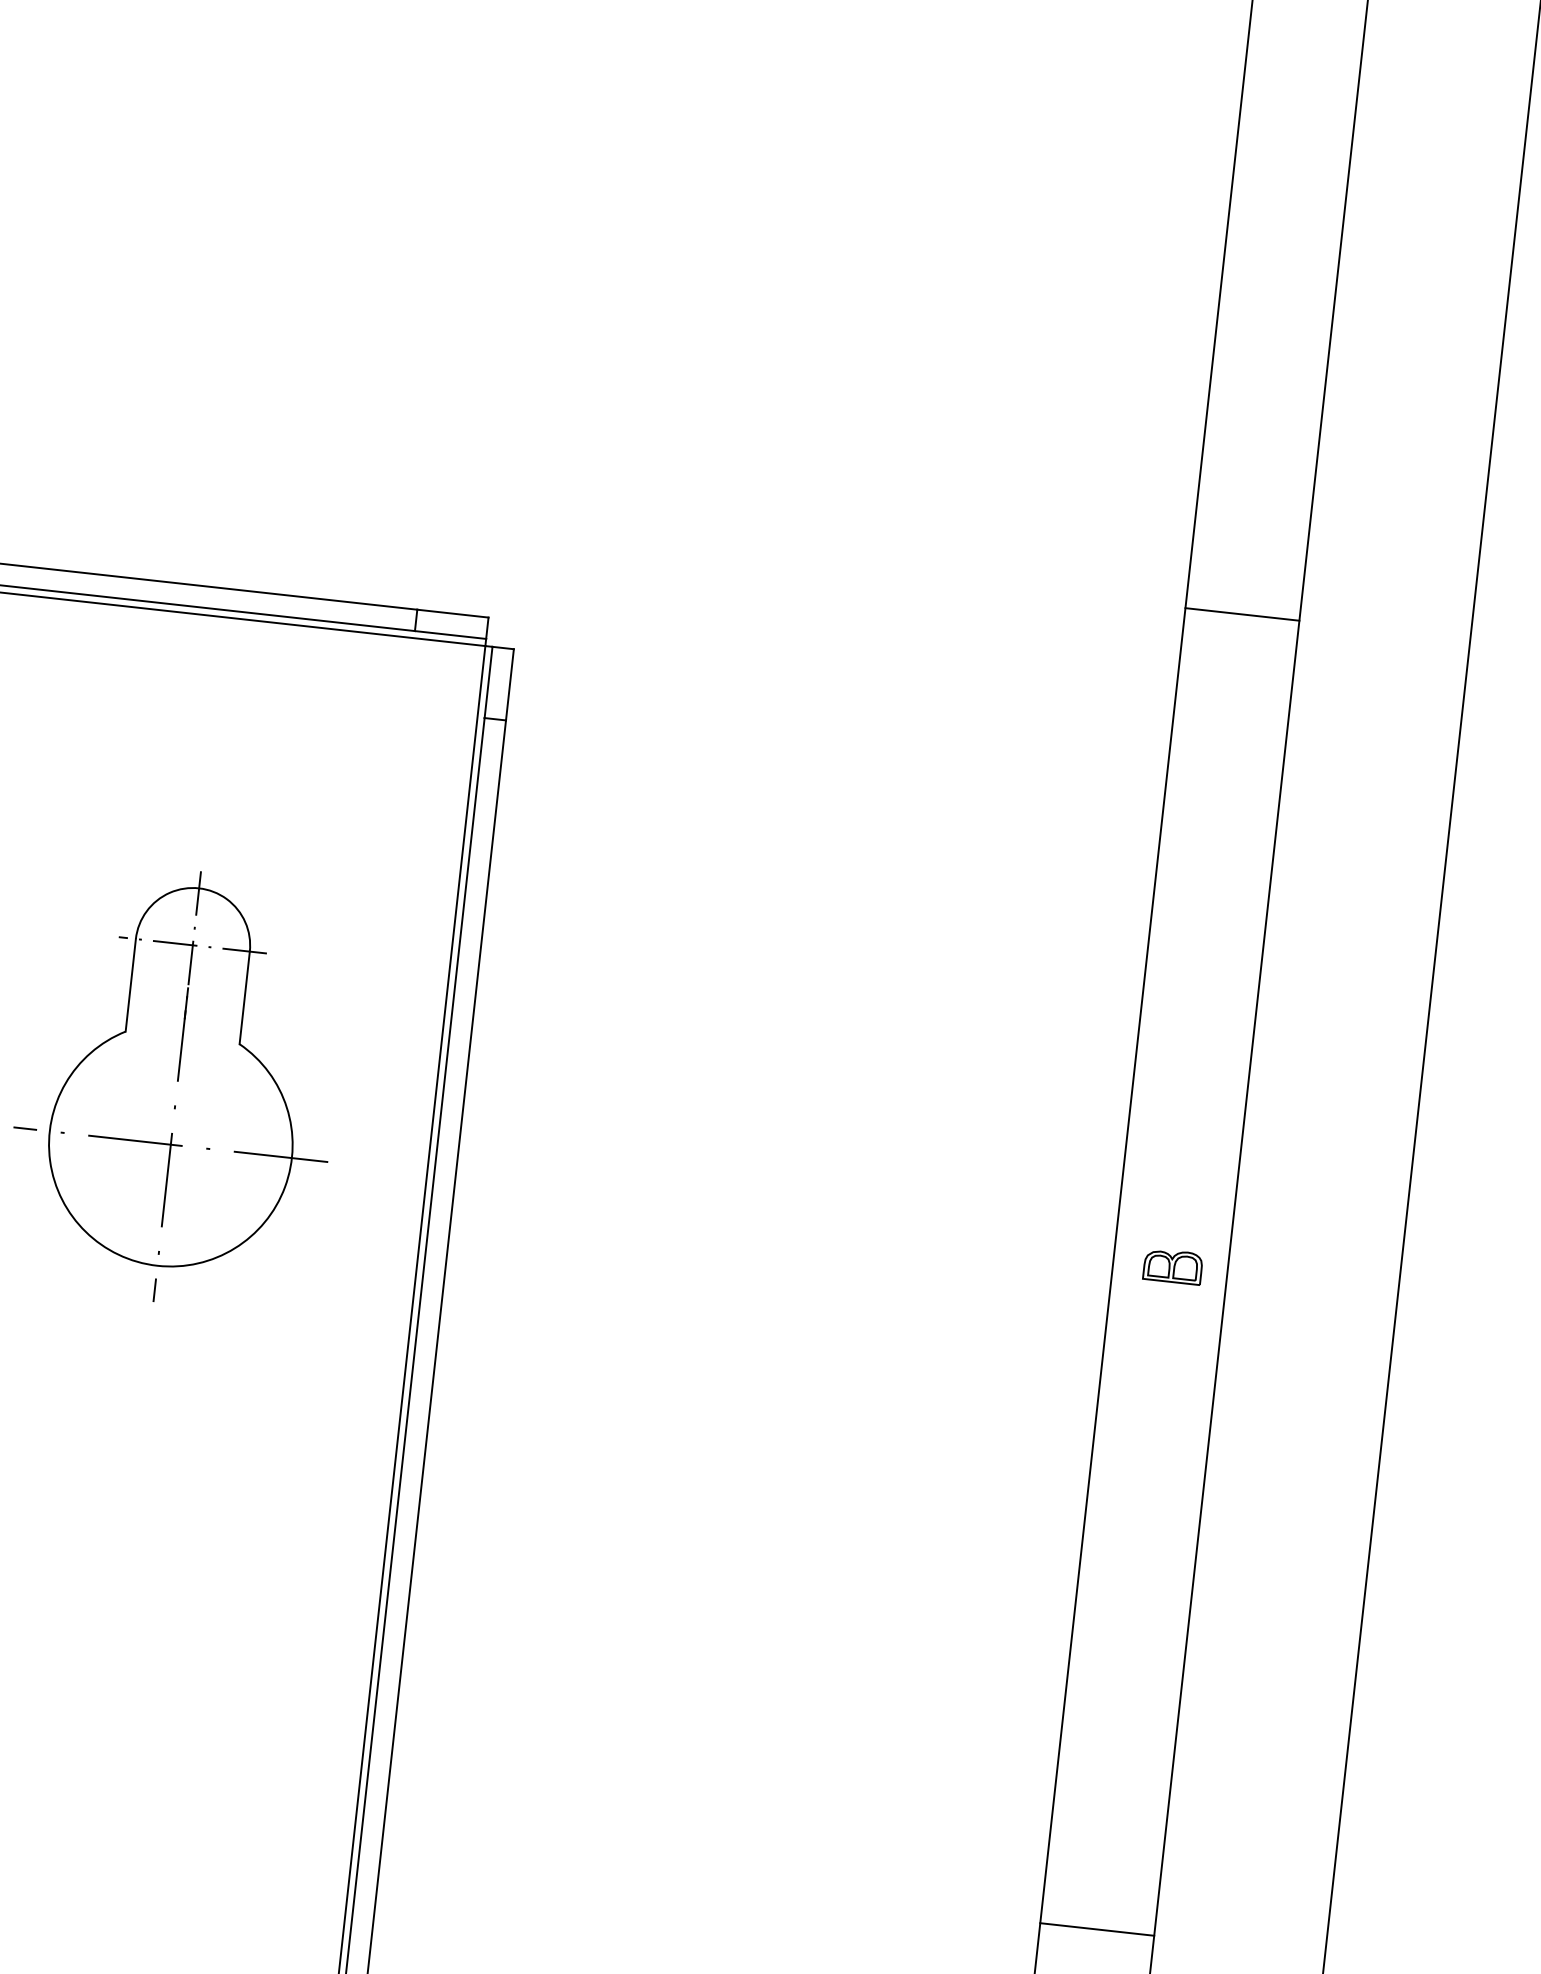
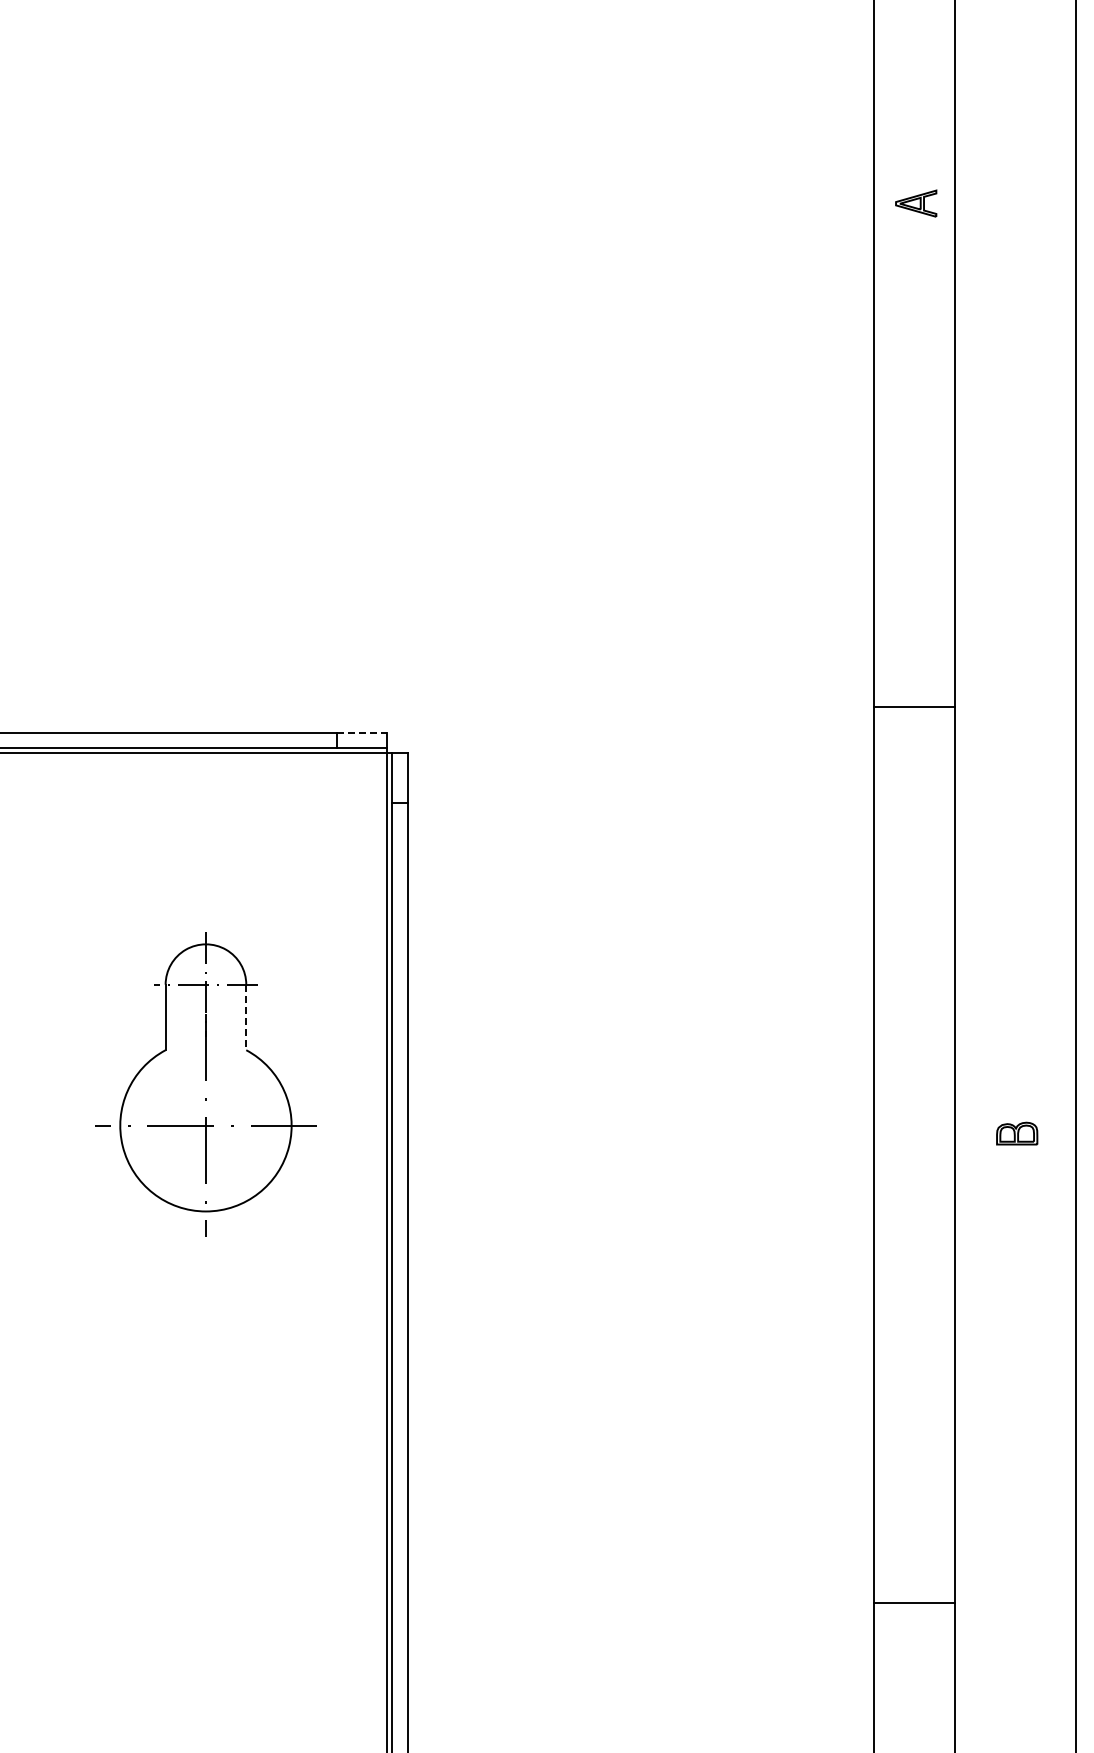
line: (453, 613) -> (362, 732), solid -> dashed
line: (1242, 614) -> (914, 707), moved
line: (245, 998) -> (246, 1017), solid -> dashed
part: (1173, 1266) -> (1017, 1133), moved

